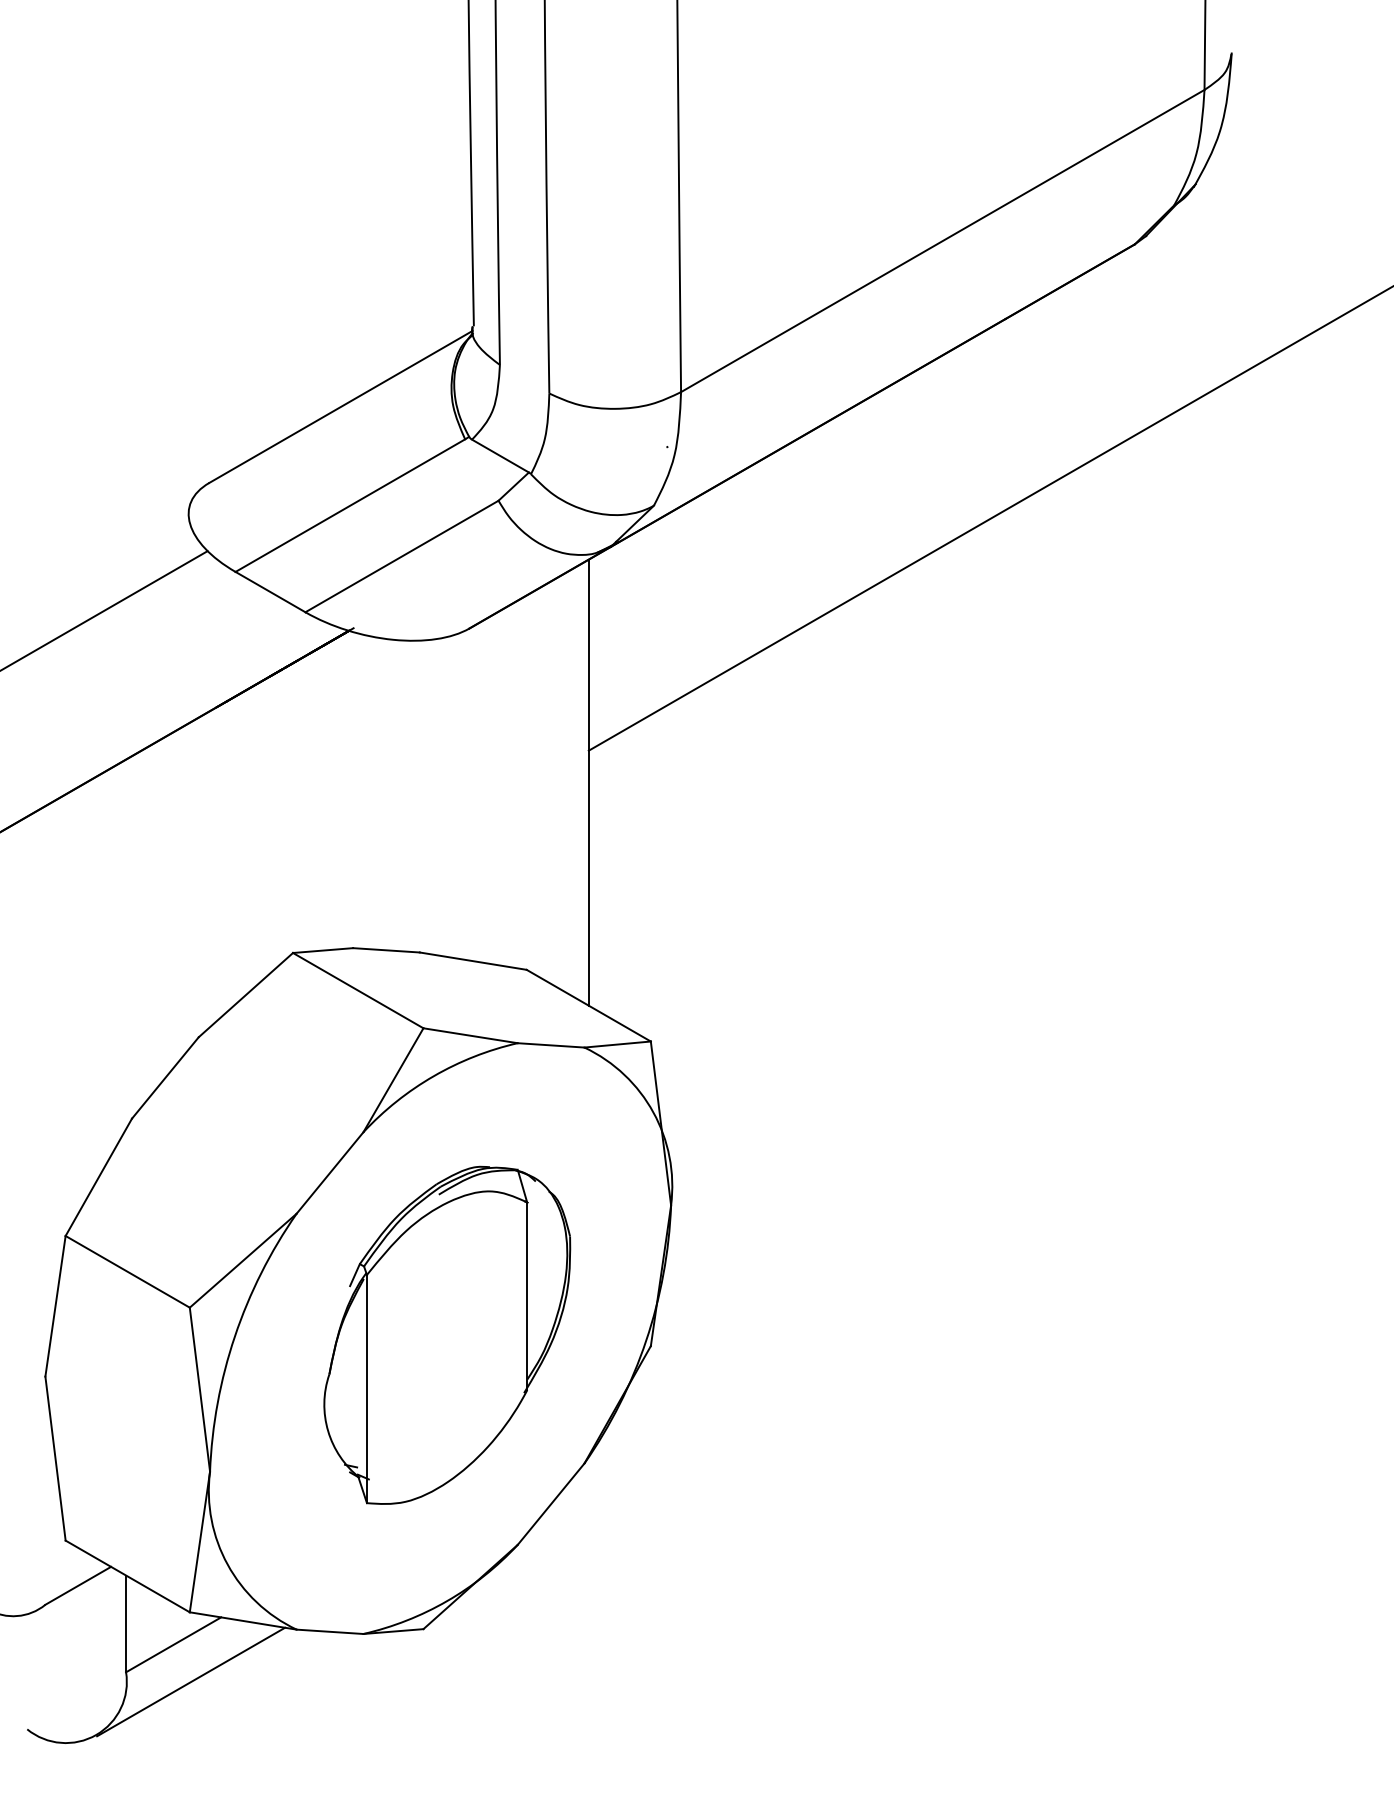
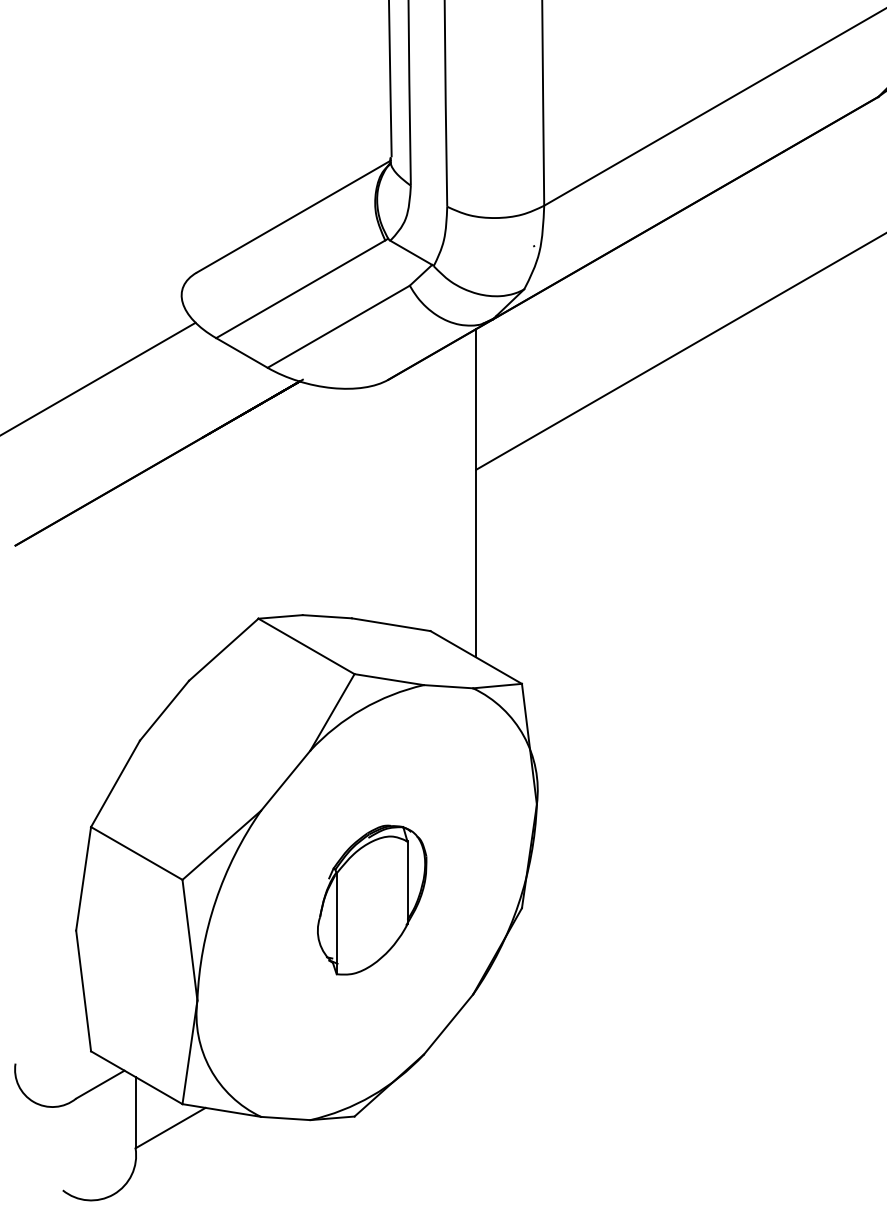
part: (447, 1334) -> (372, 899), size x0.6
line: (191, 1681) -> (183, 1155), removed

